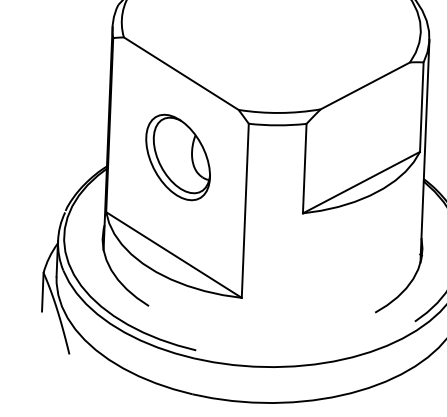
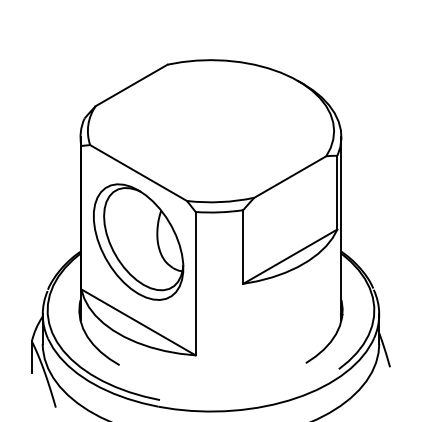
part: (177, 156) -> (138, 241), size x1.67

